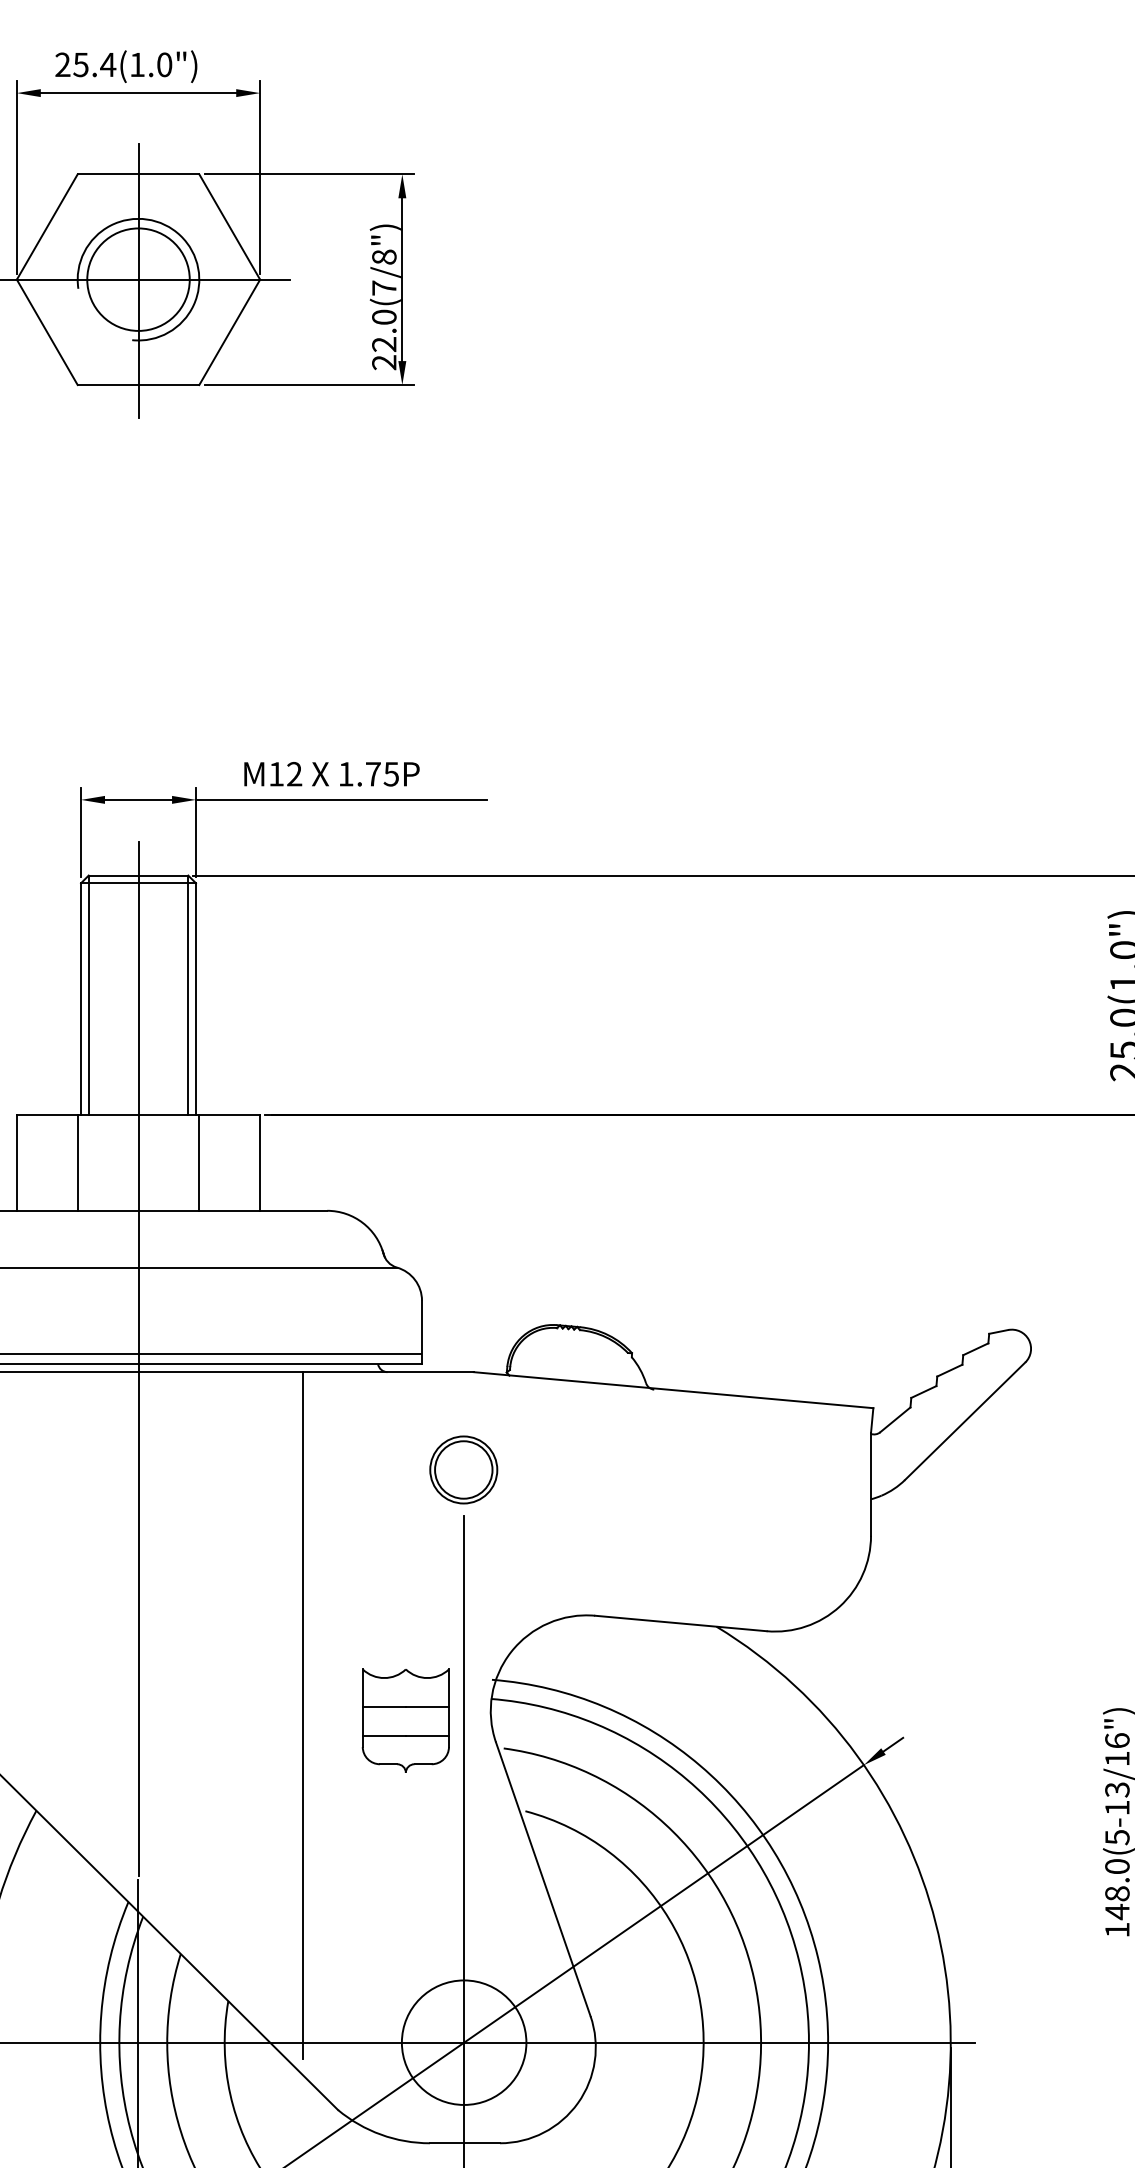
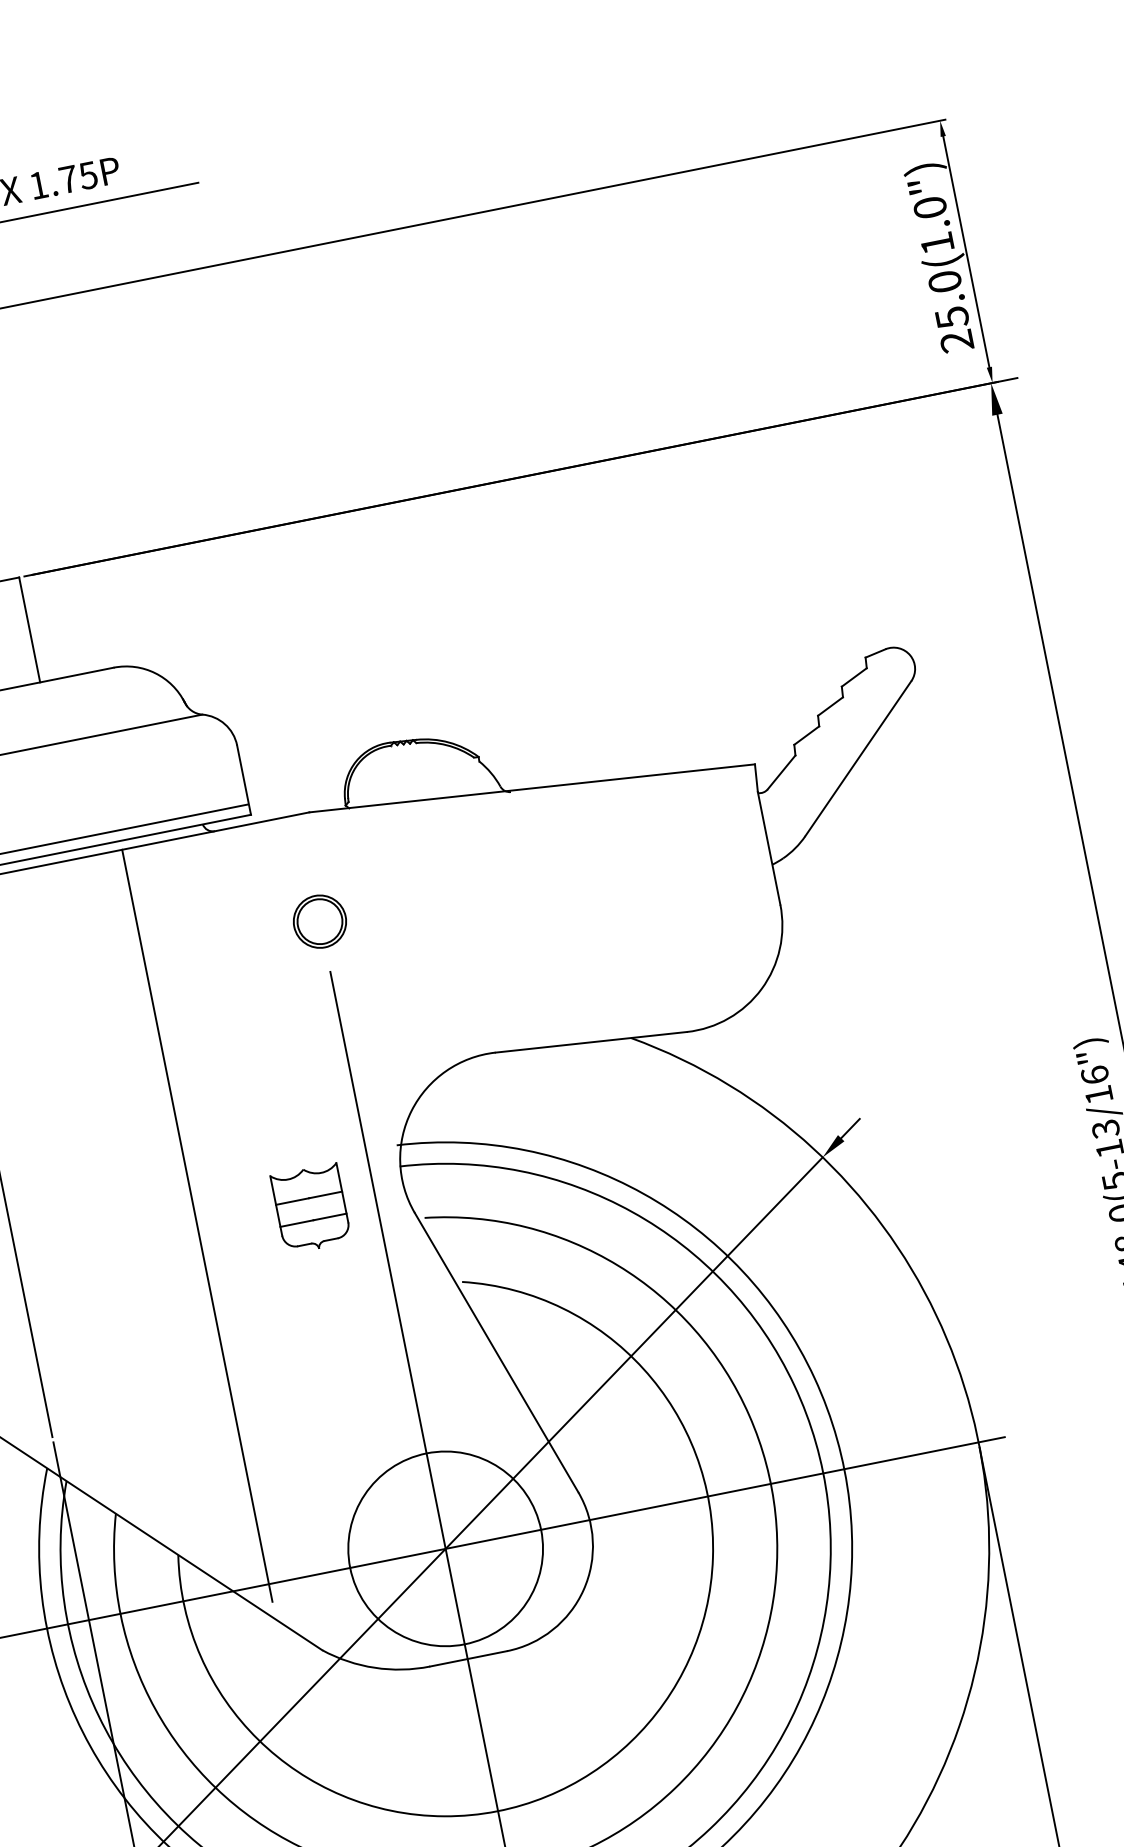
part: (463, 1469) -> (319, 921), size x0.7
part: (405, 1720) -> (310, 1208), size x0.7
circle: (463, 2042) -> (444, 1548), size x1.4

